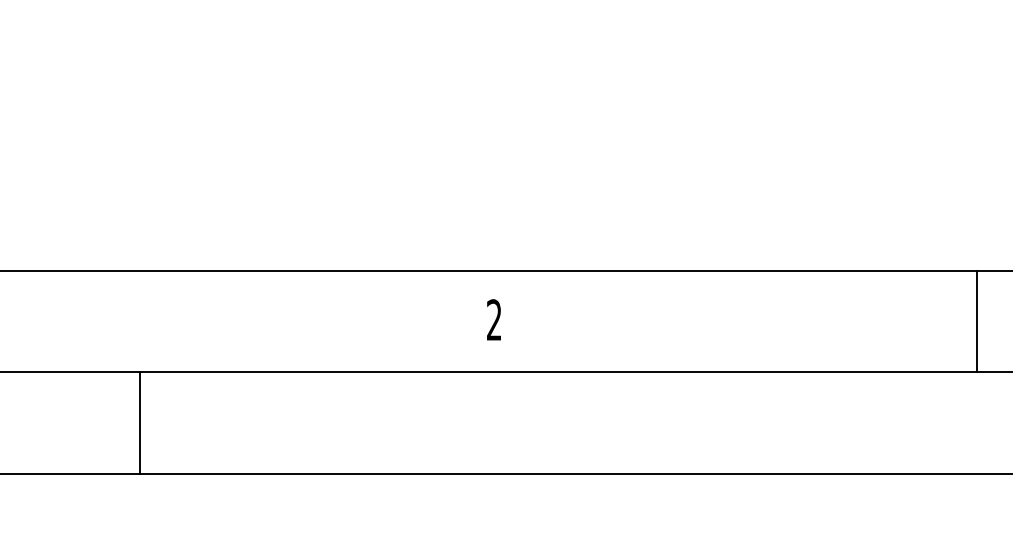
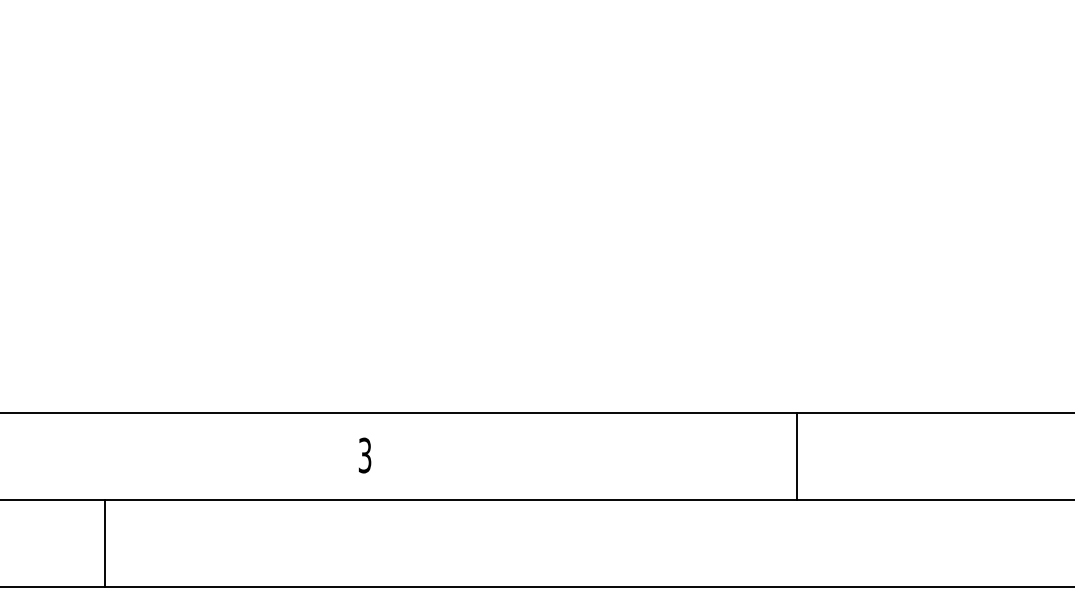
text: (493, 320) -> (364, 455), 2 -> 3
line: (977, 321) -> (797, 456), moved
line: (140, 421) -> (104, 542), moved

